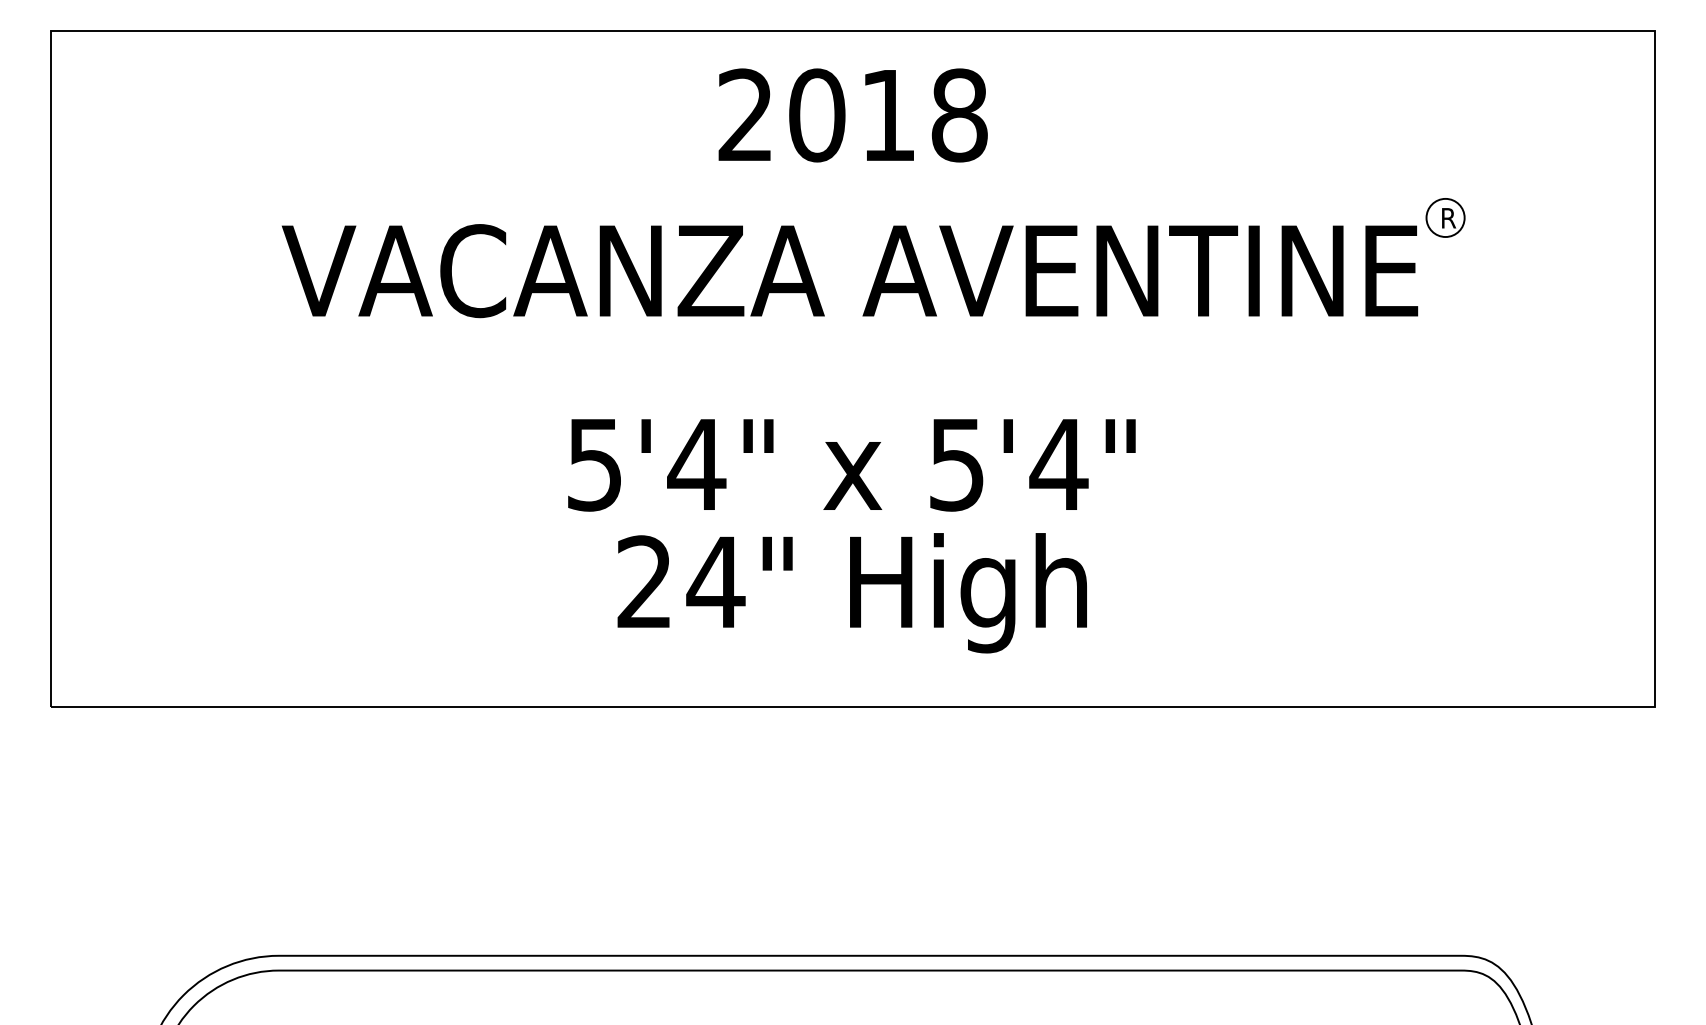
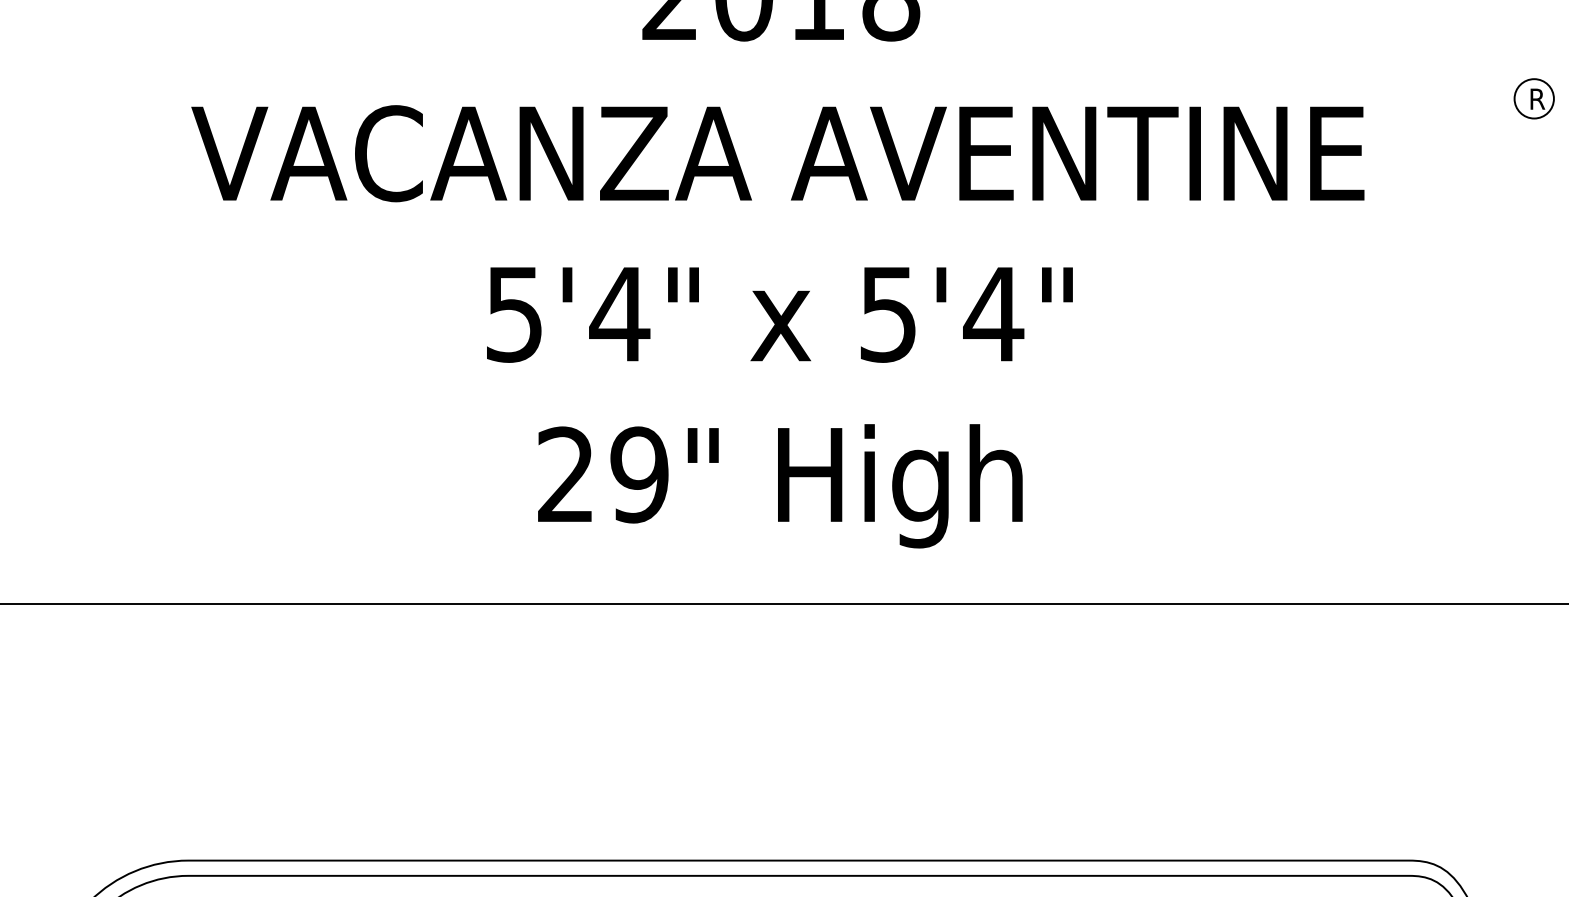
part: (1445, 217) -> (1534, 98), moved
text: (851, 465) -> (779, 315), moved
text: (715, 582) -> (639, 475), 24" -> 29"

